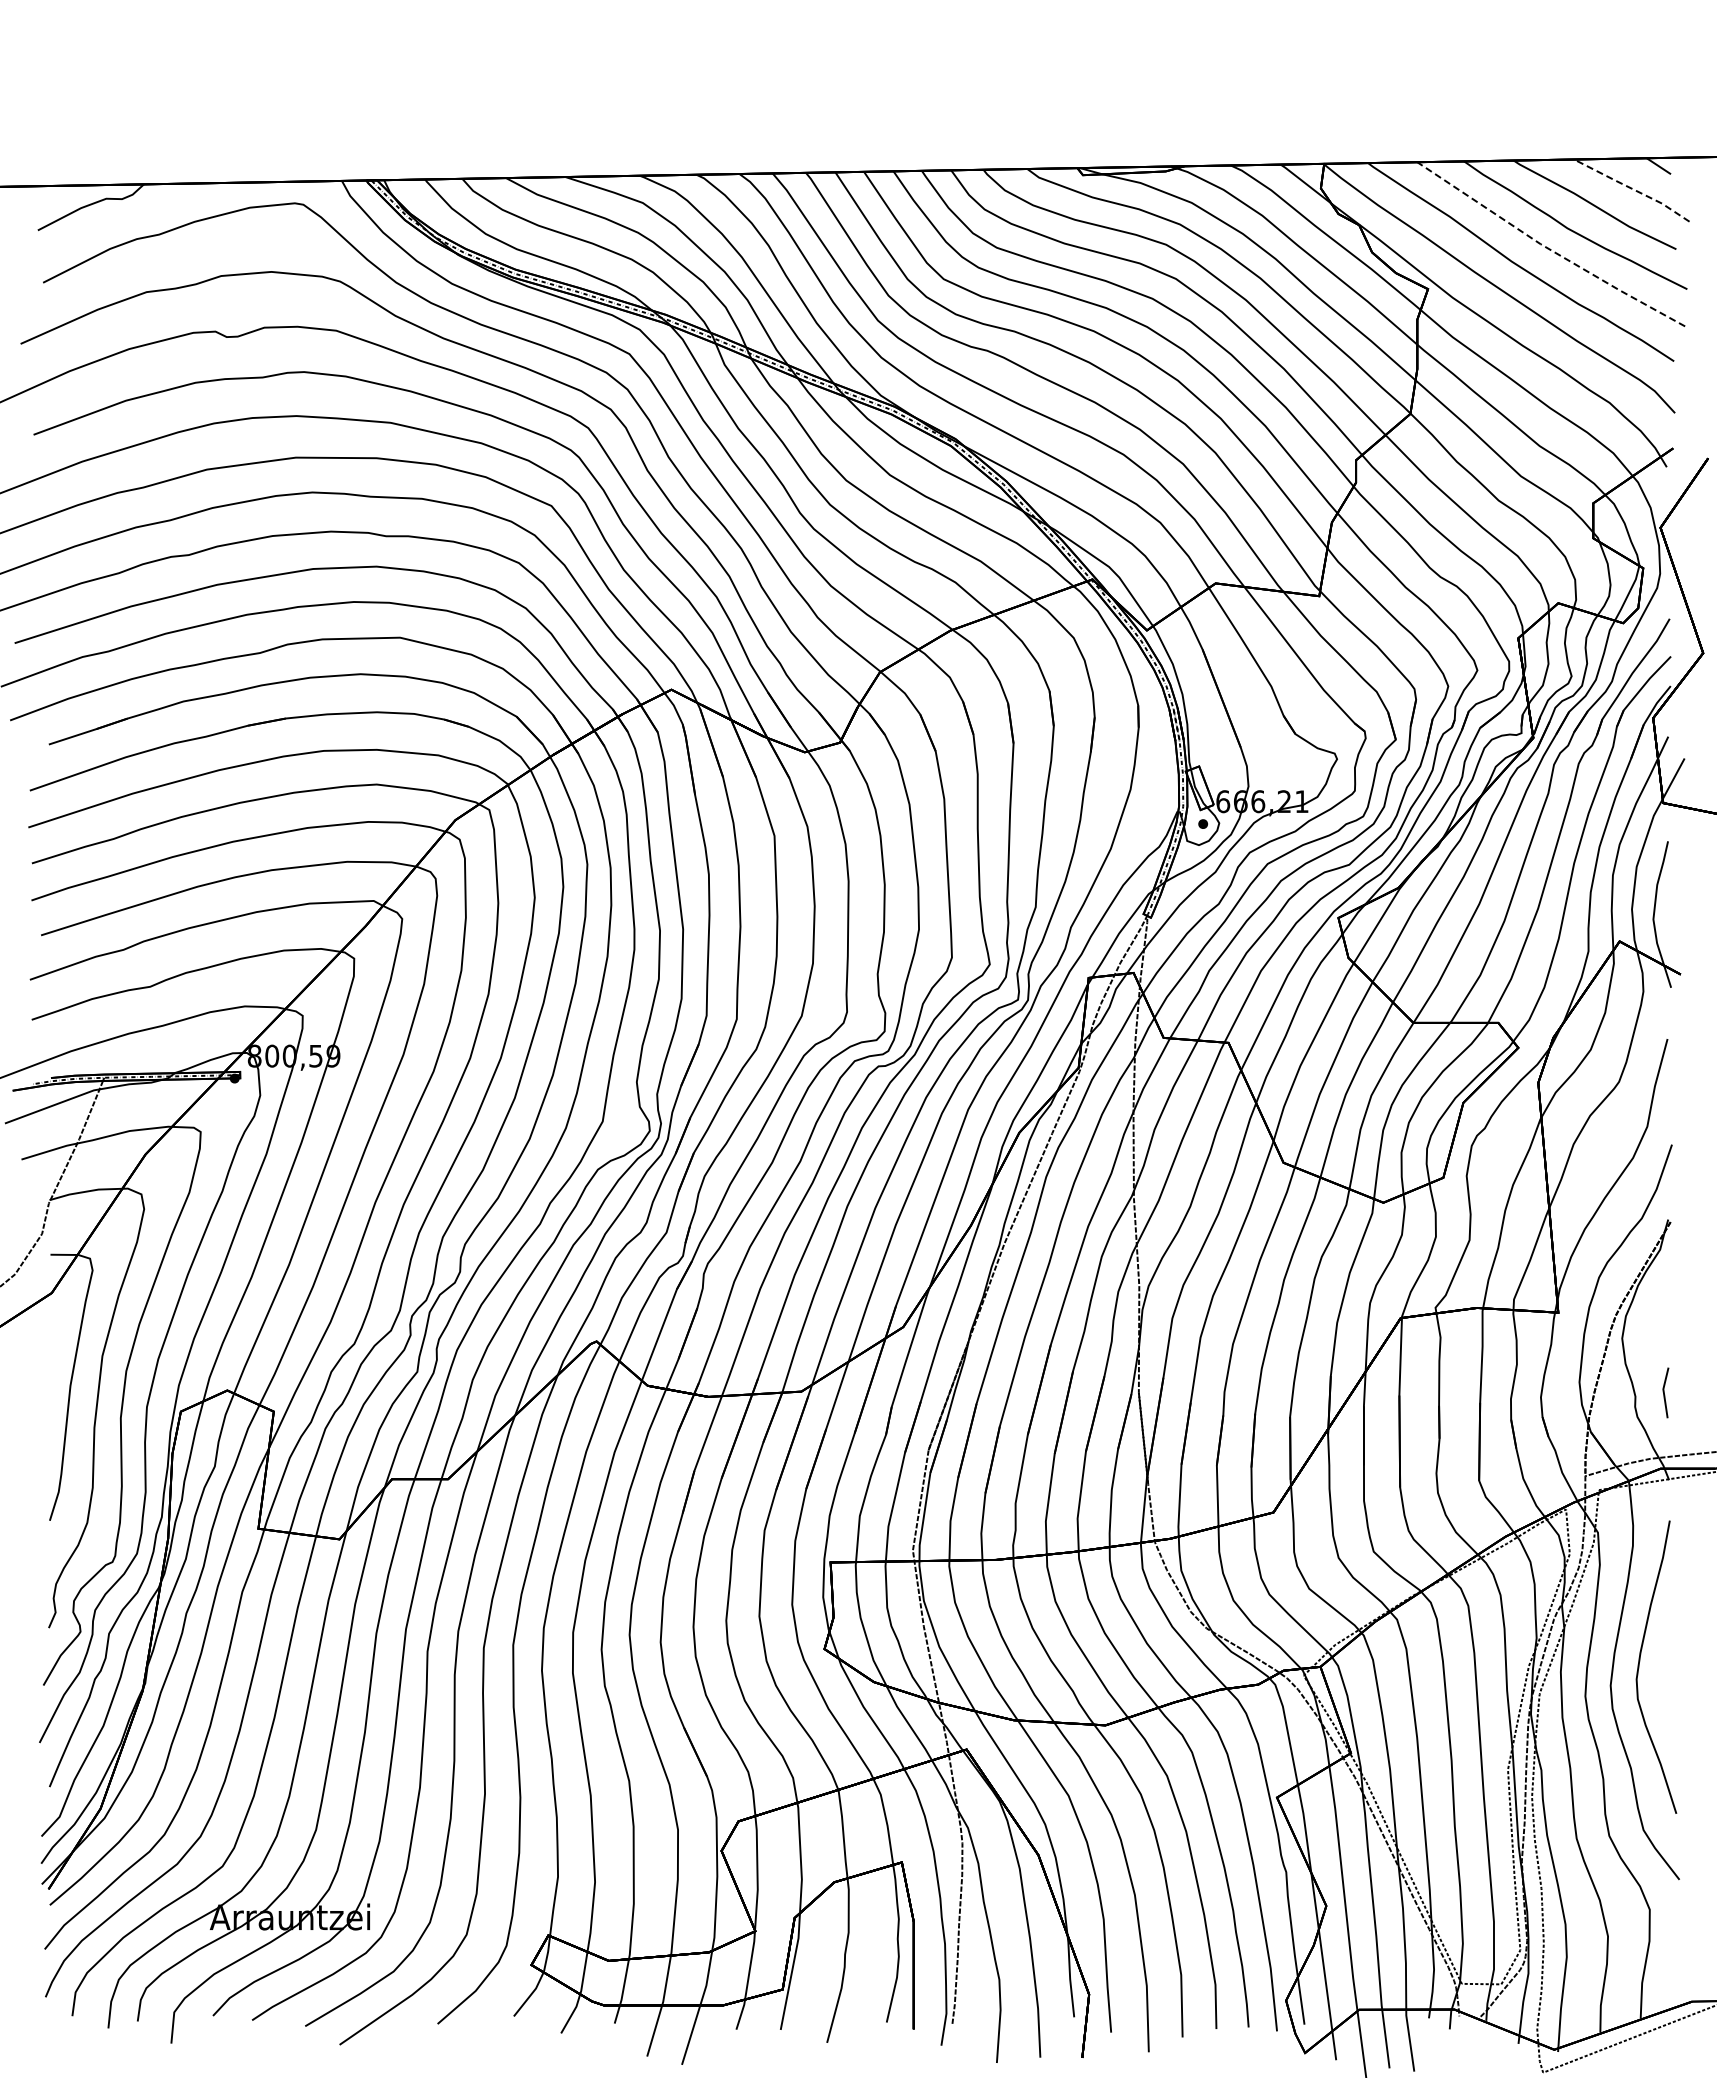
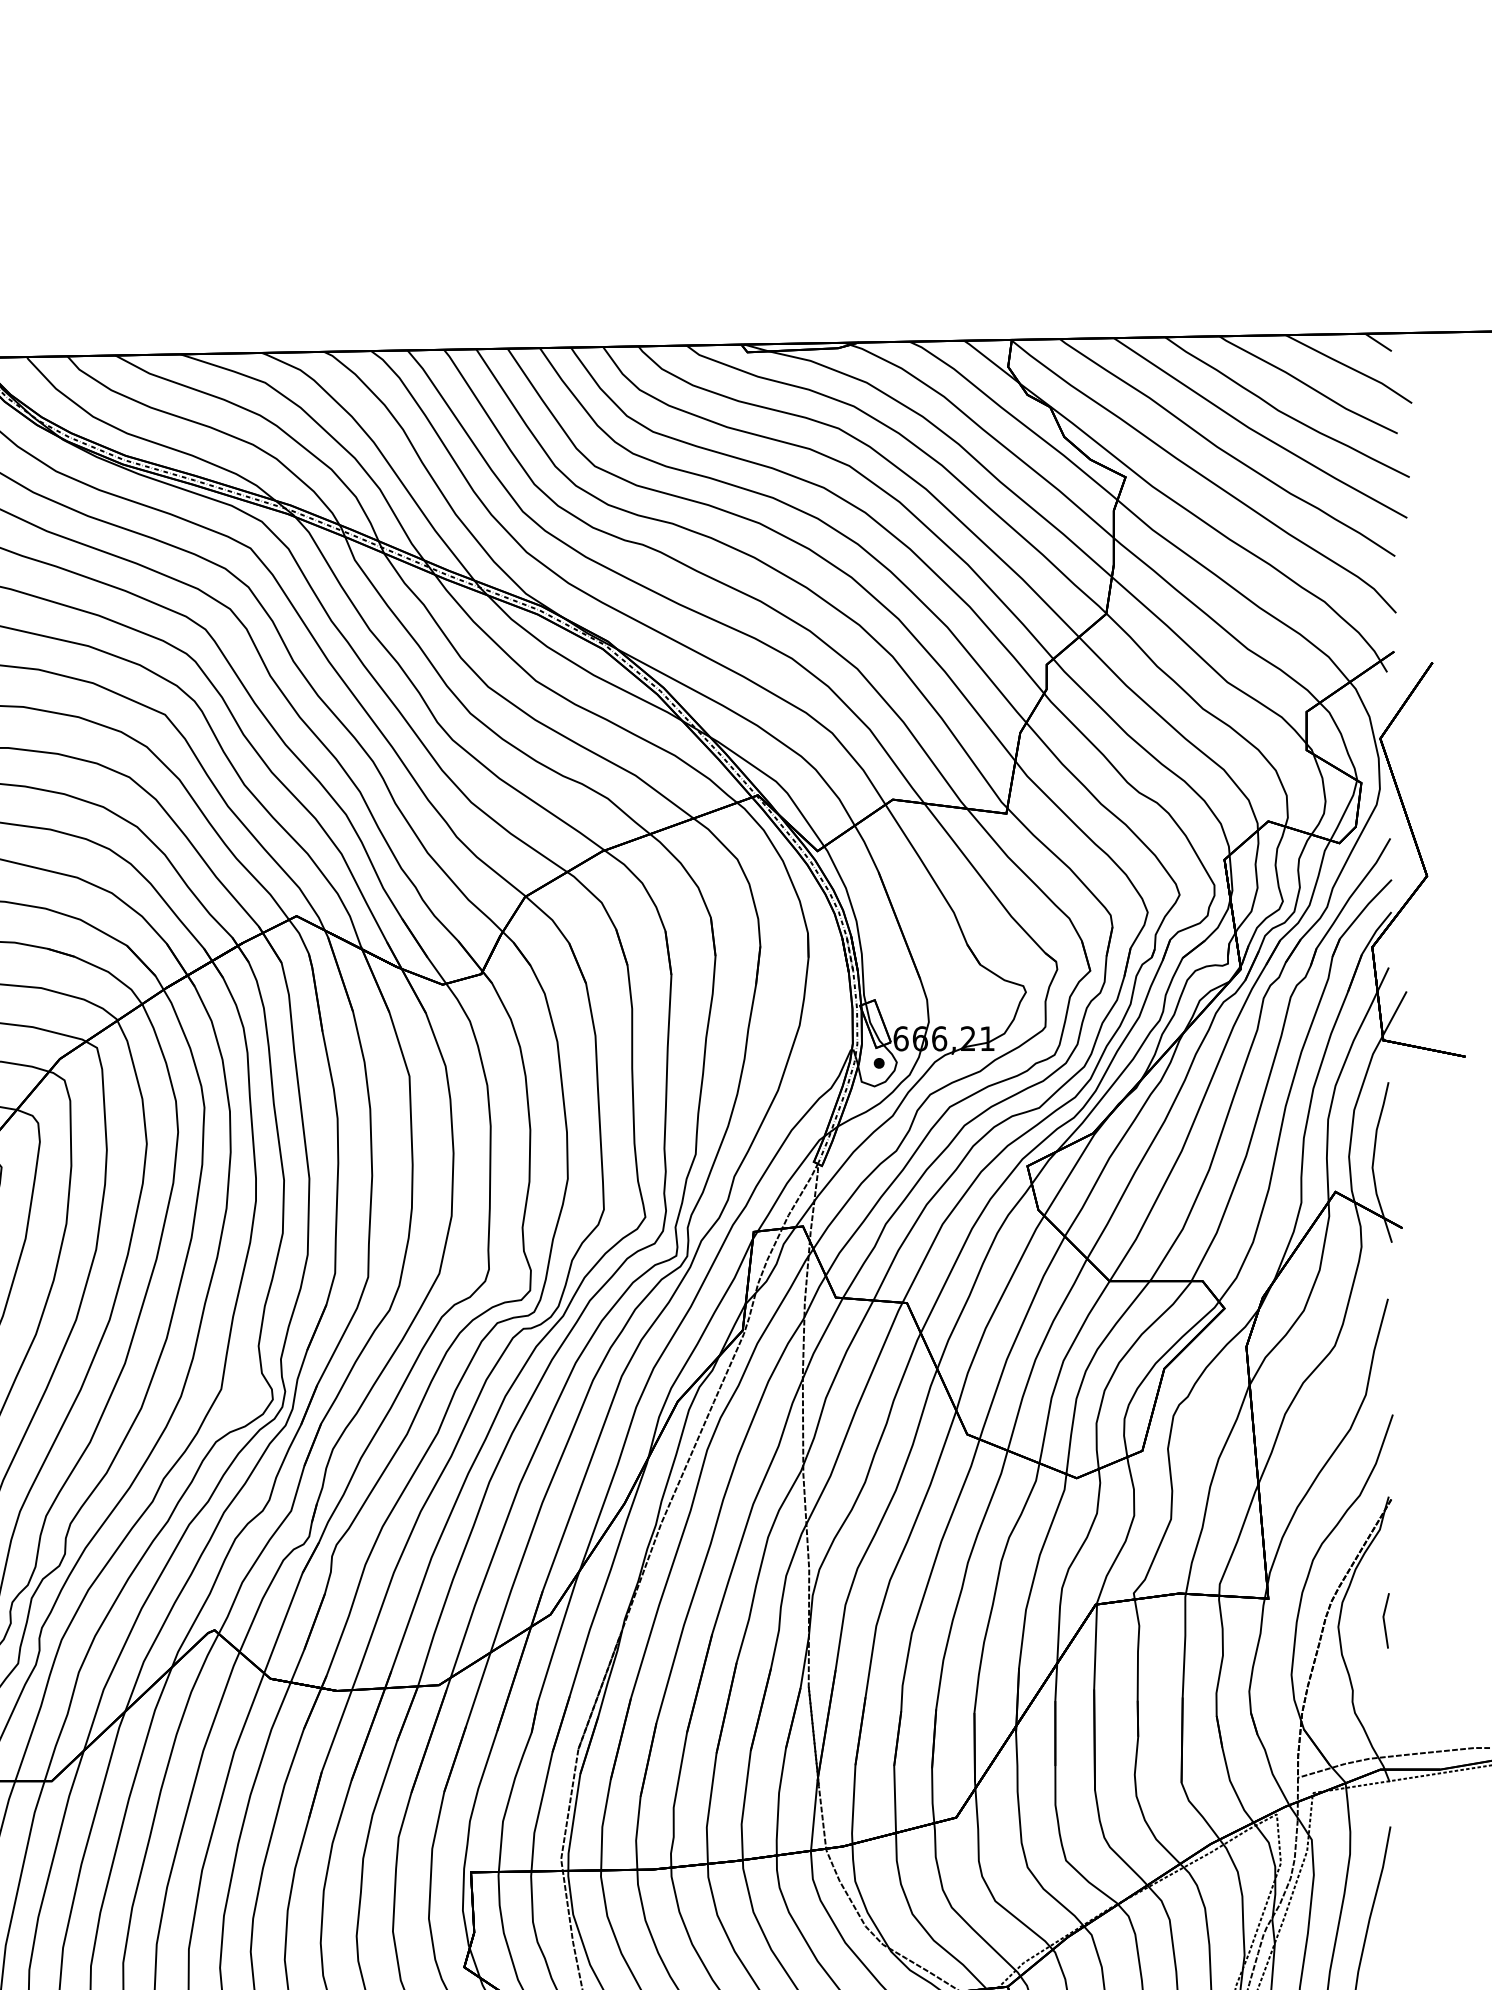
line: (1632, 189) -> (1349, 368), dashed -> solid
line: (1548, 248) -> (1257, 432), dashed -> solid
line: (1664, 1392) -> (1384, 1620), moved

